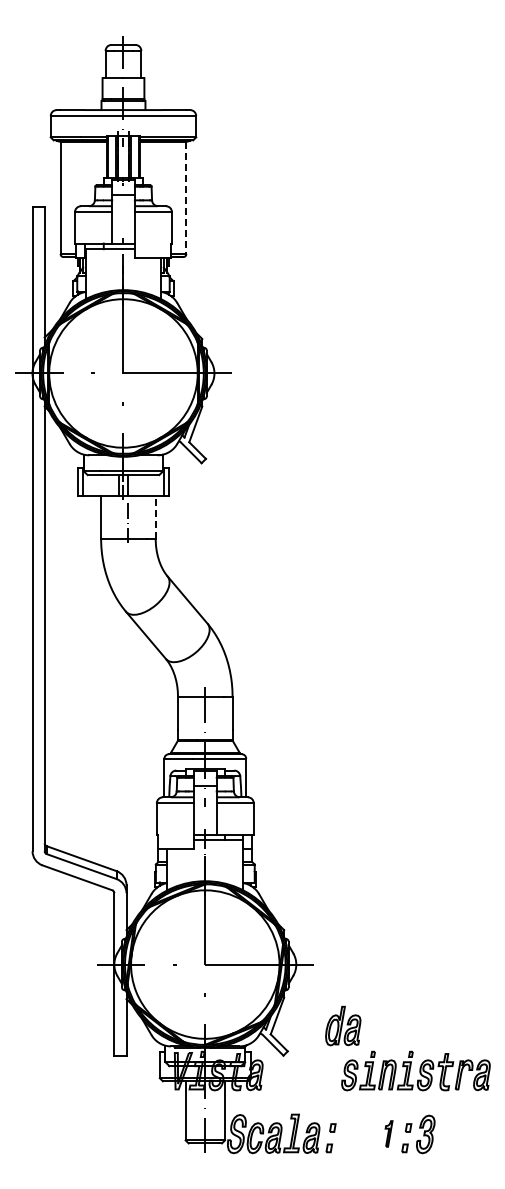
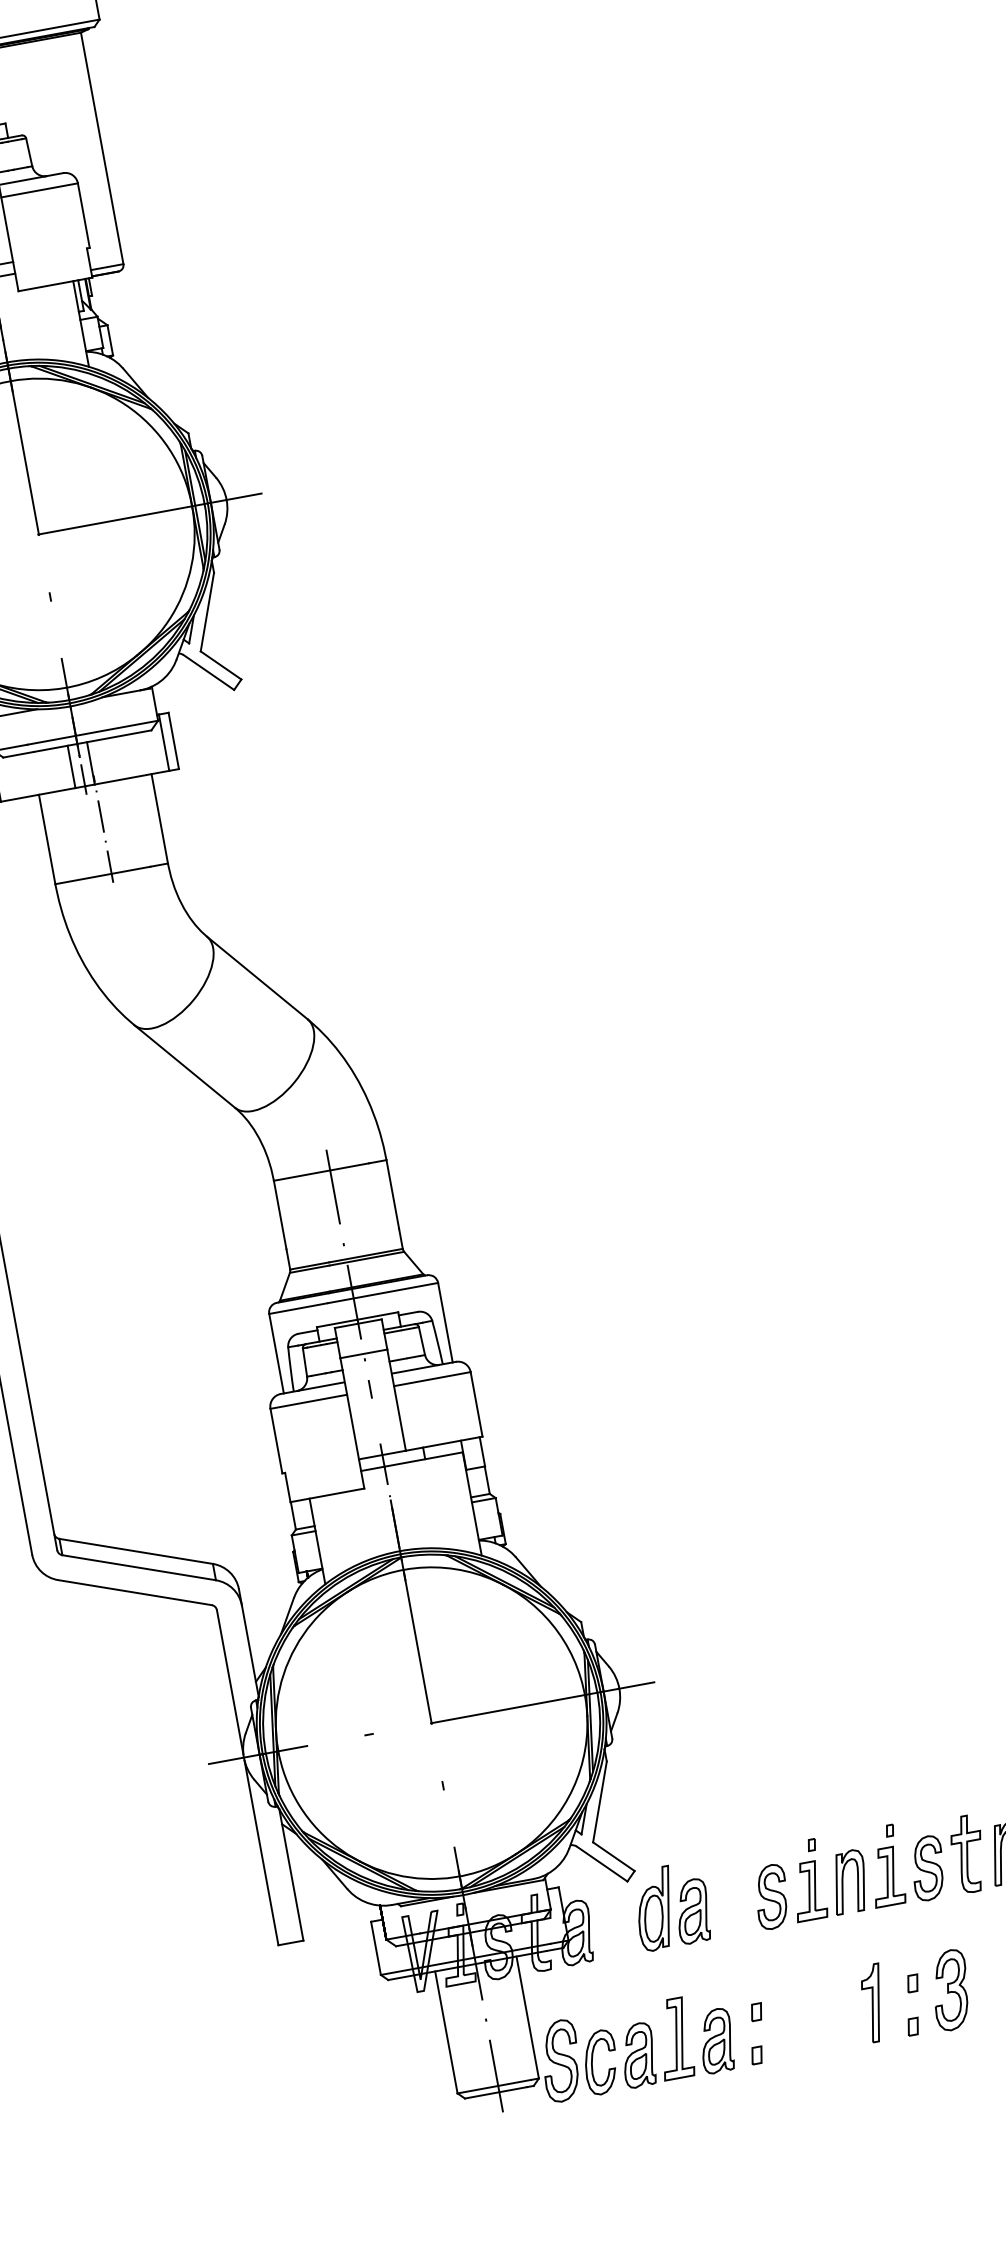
line: (186, 198) -> (102, 149), dashed -> solid
line: (155, 517) -> (159, 819), dashed -> solid
part: (343, 1025) -> (672, 1904), moved
part: (388, 1133) -> (873, 2002), size x1.43

